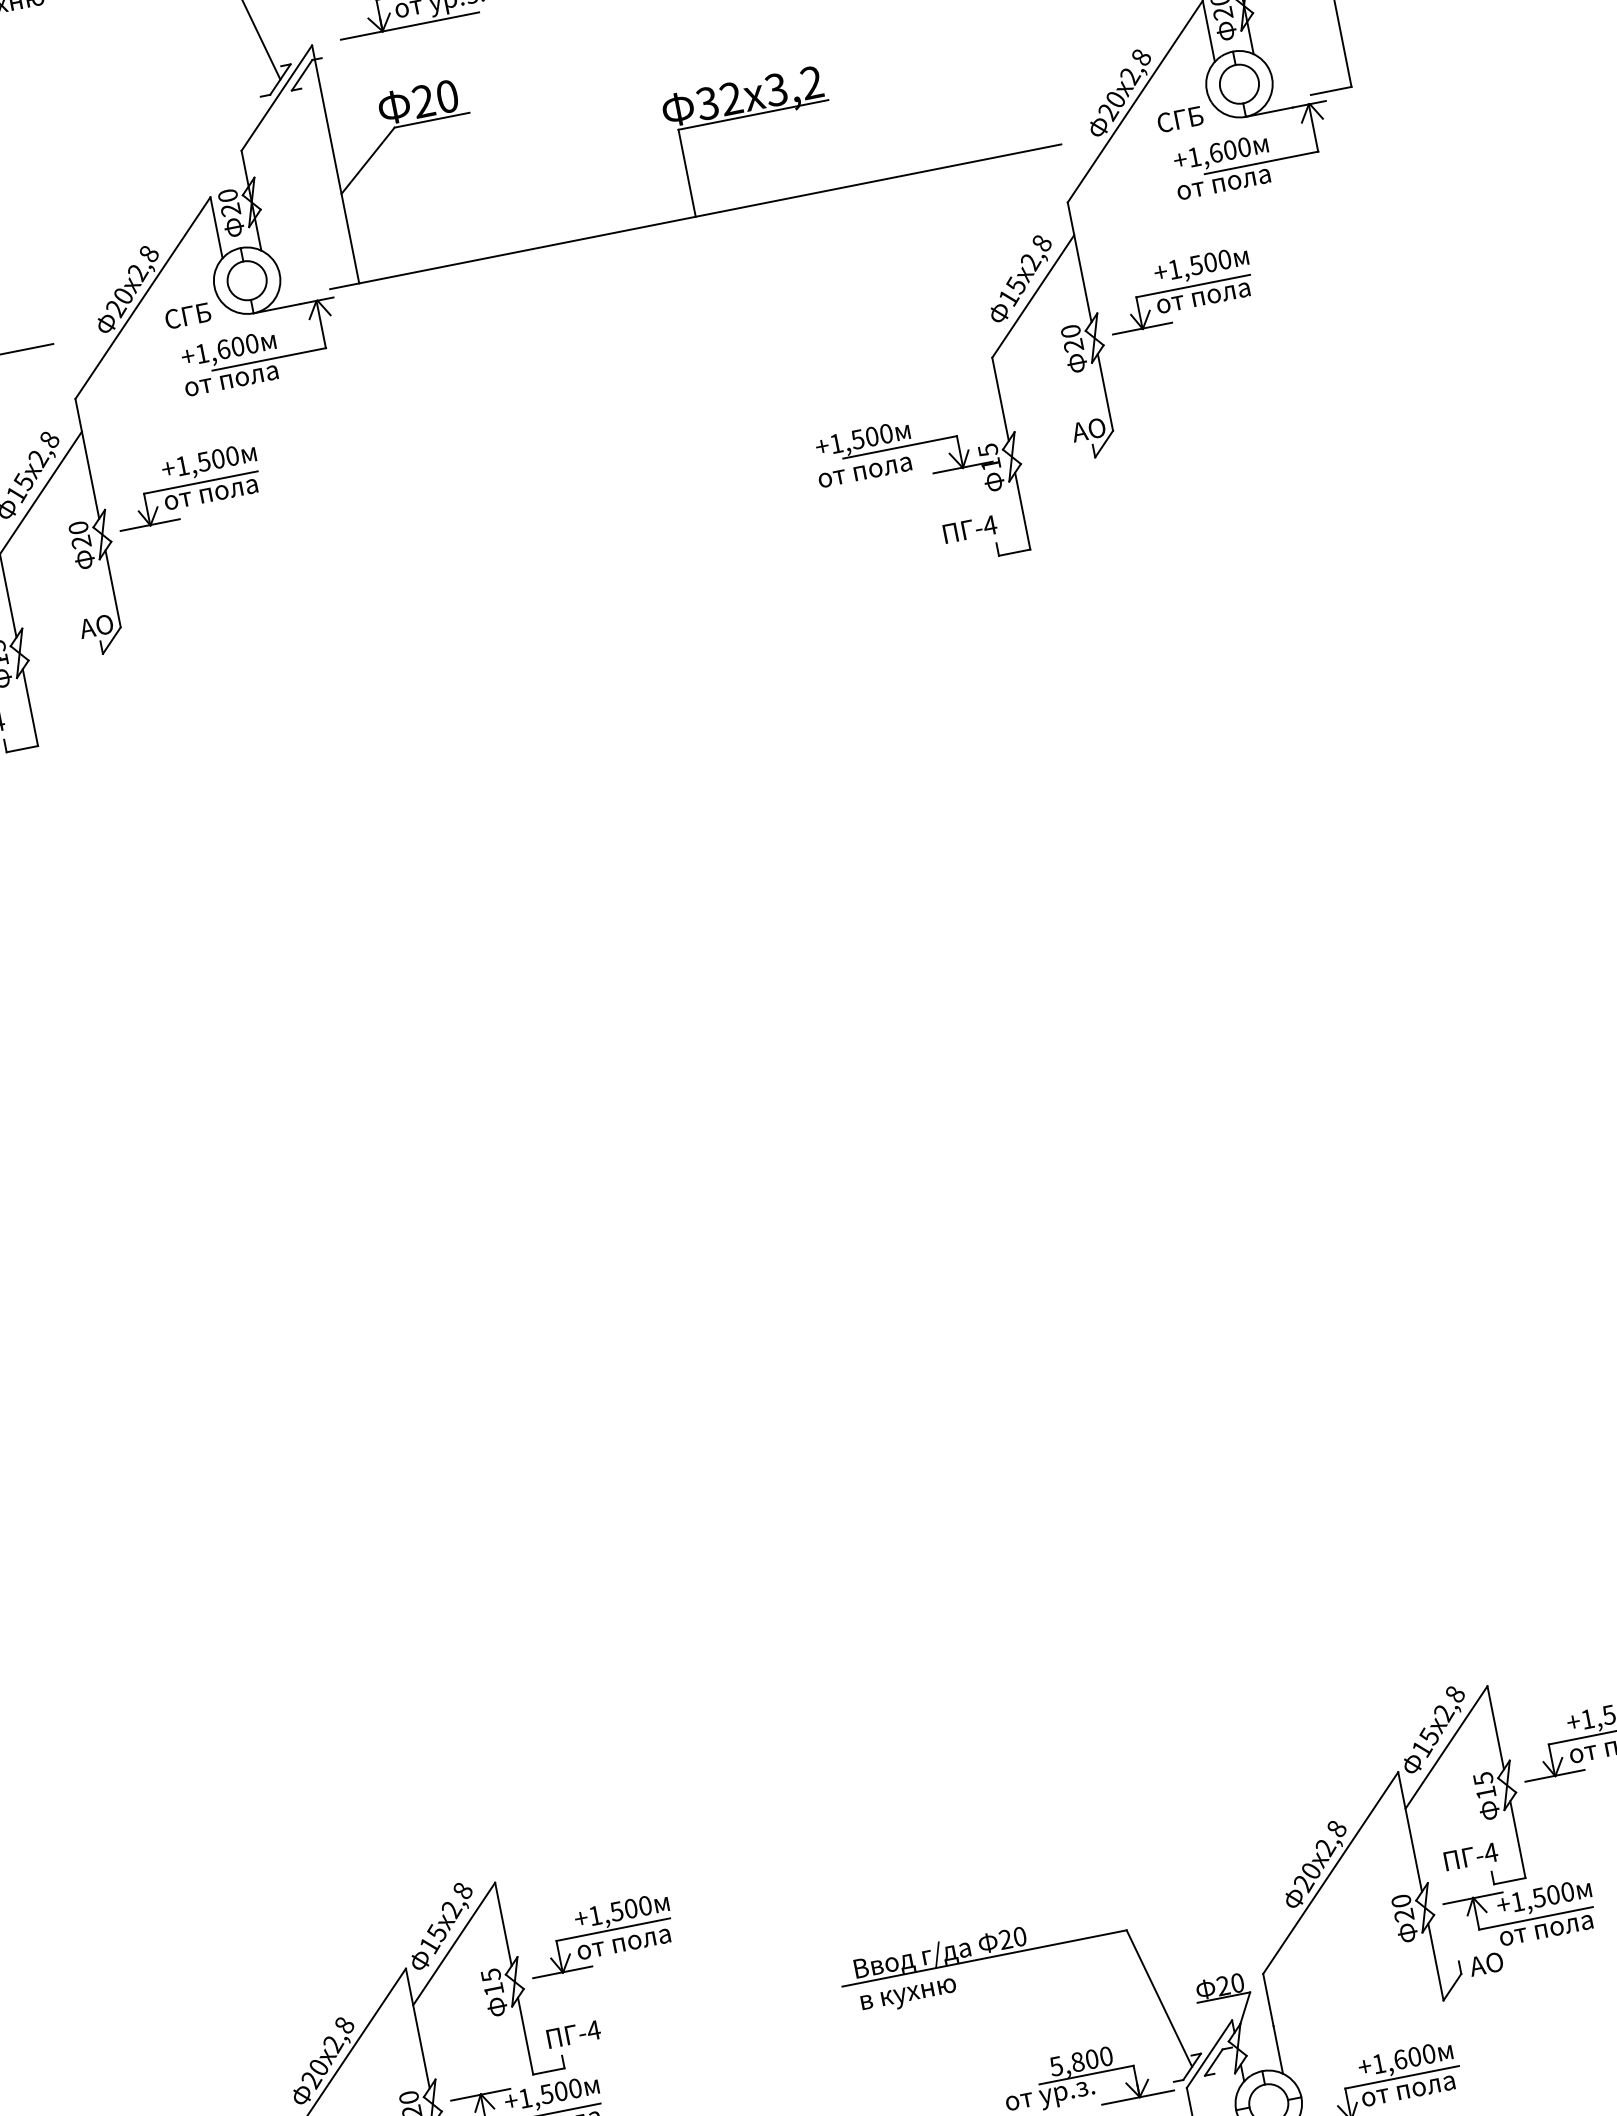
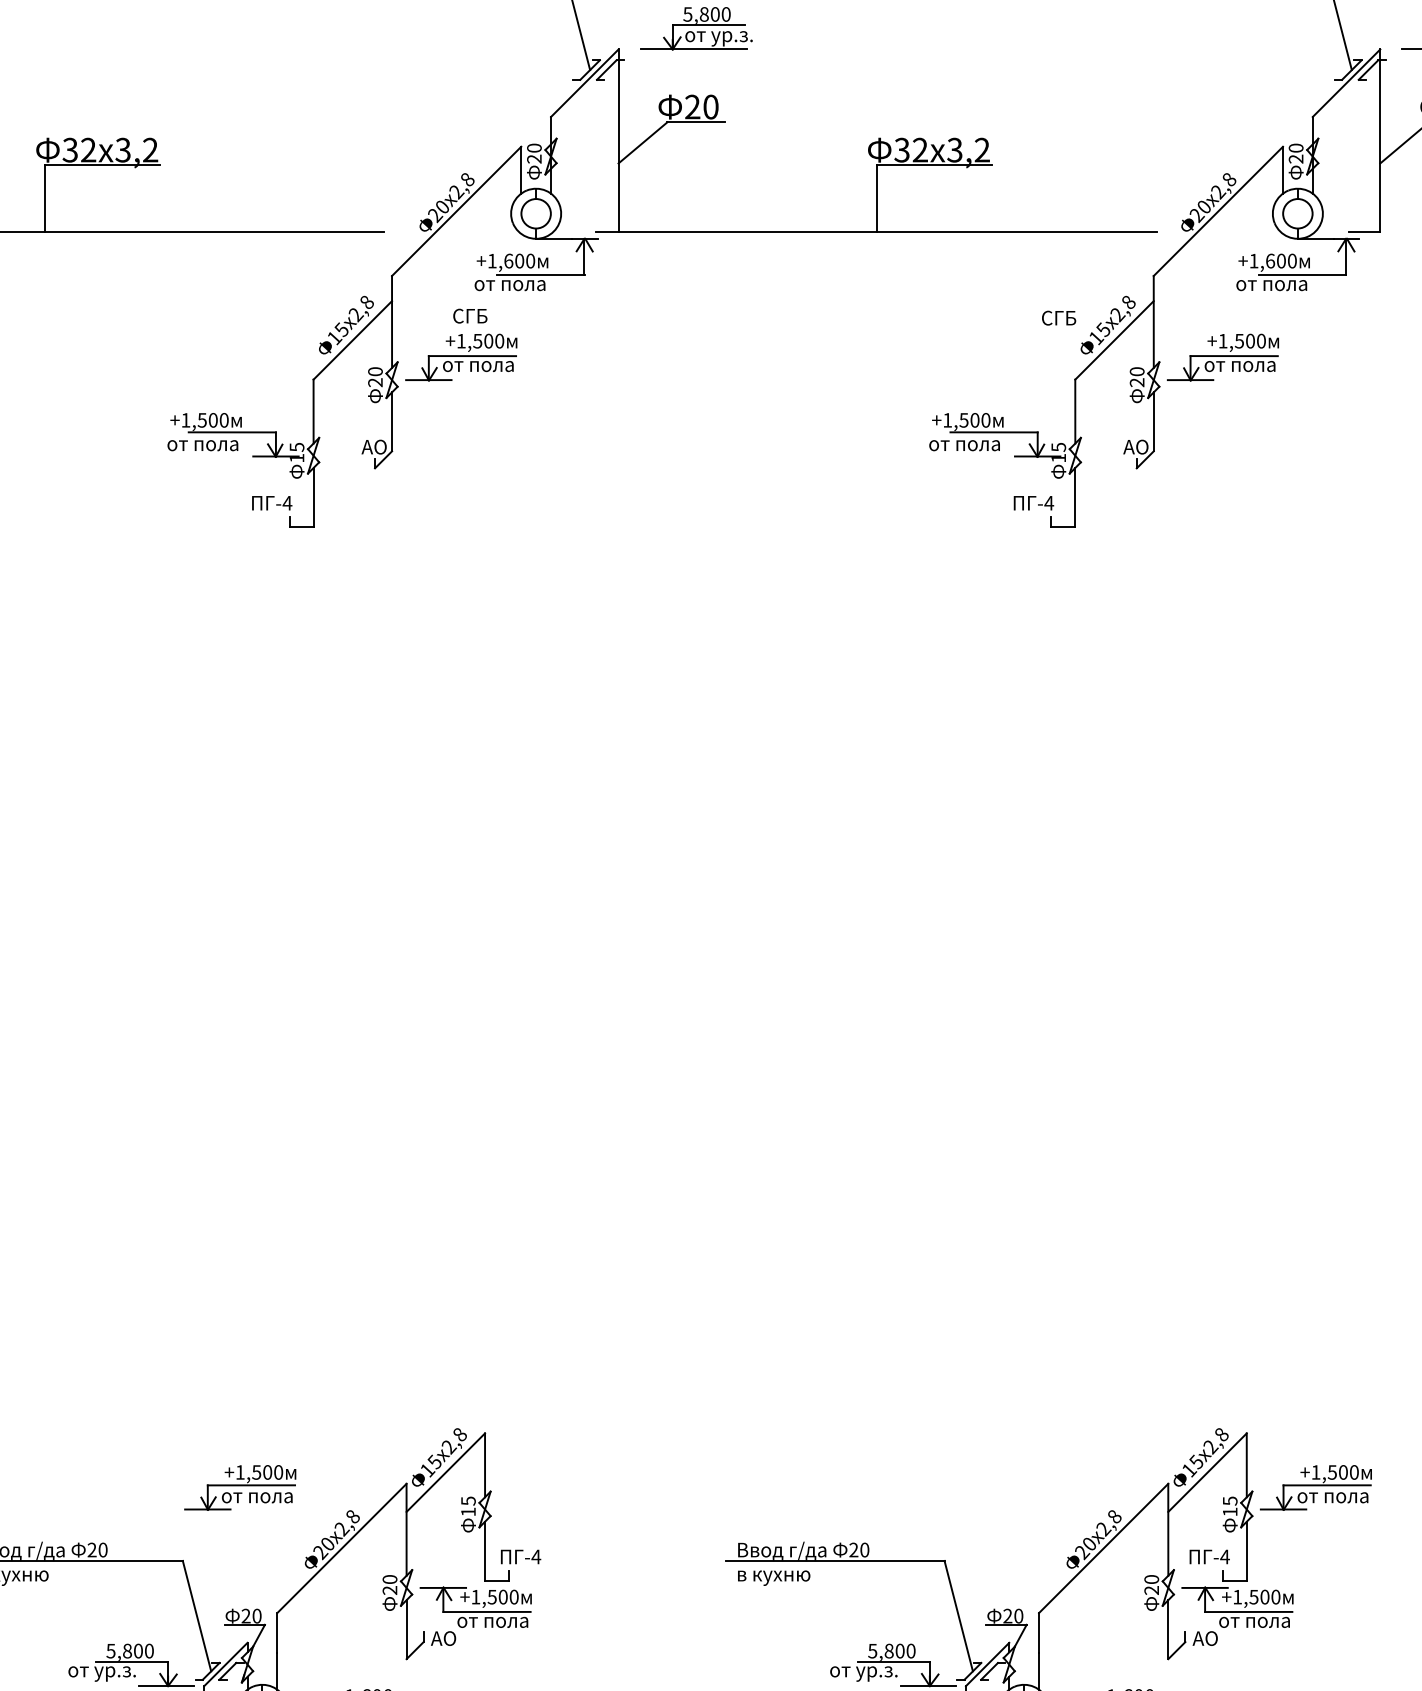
text: (1180, 118) -> (1059, 317), moved
text: (188, 315) -> (470, 315), moved
part: (599, 1935) -> (240, 1487), moved

